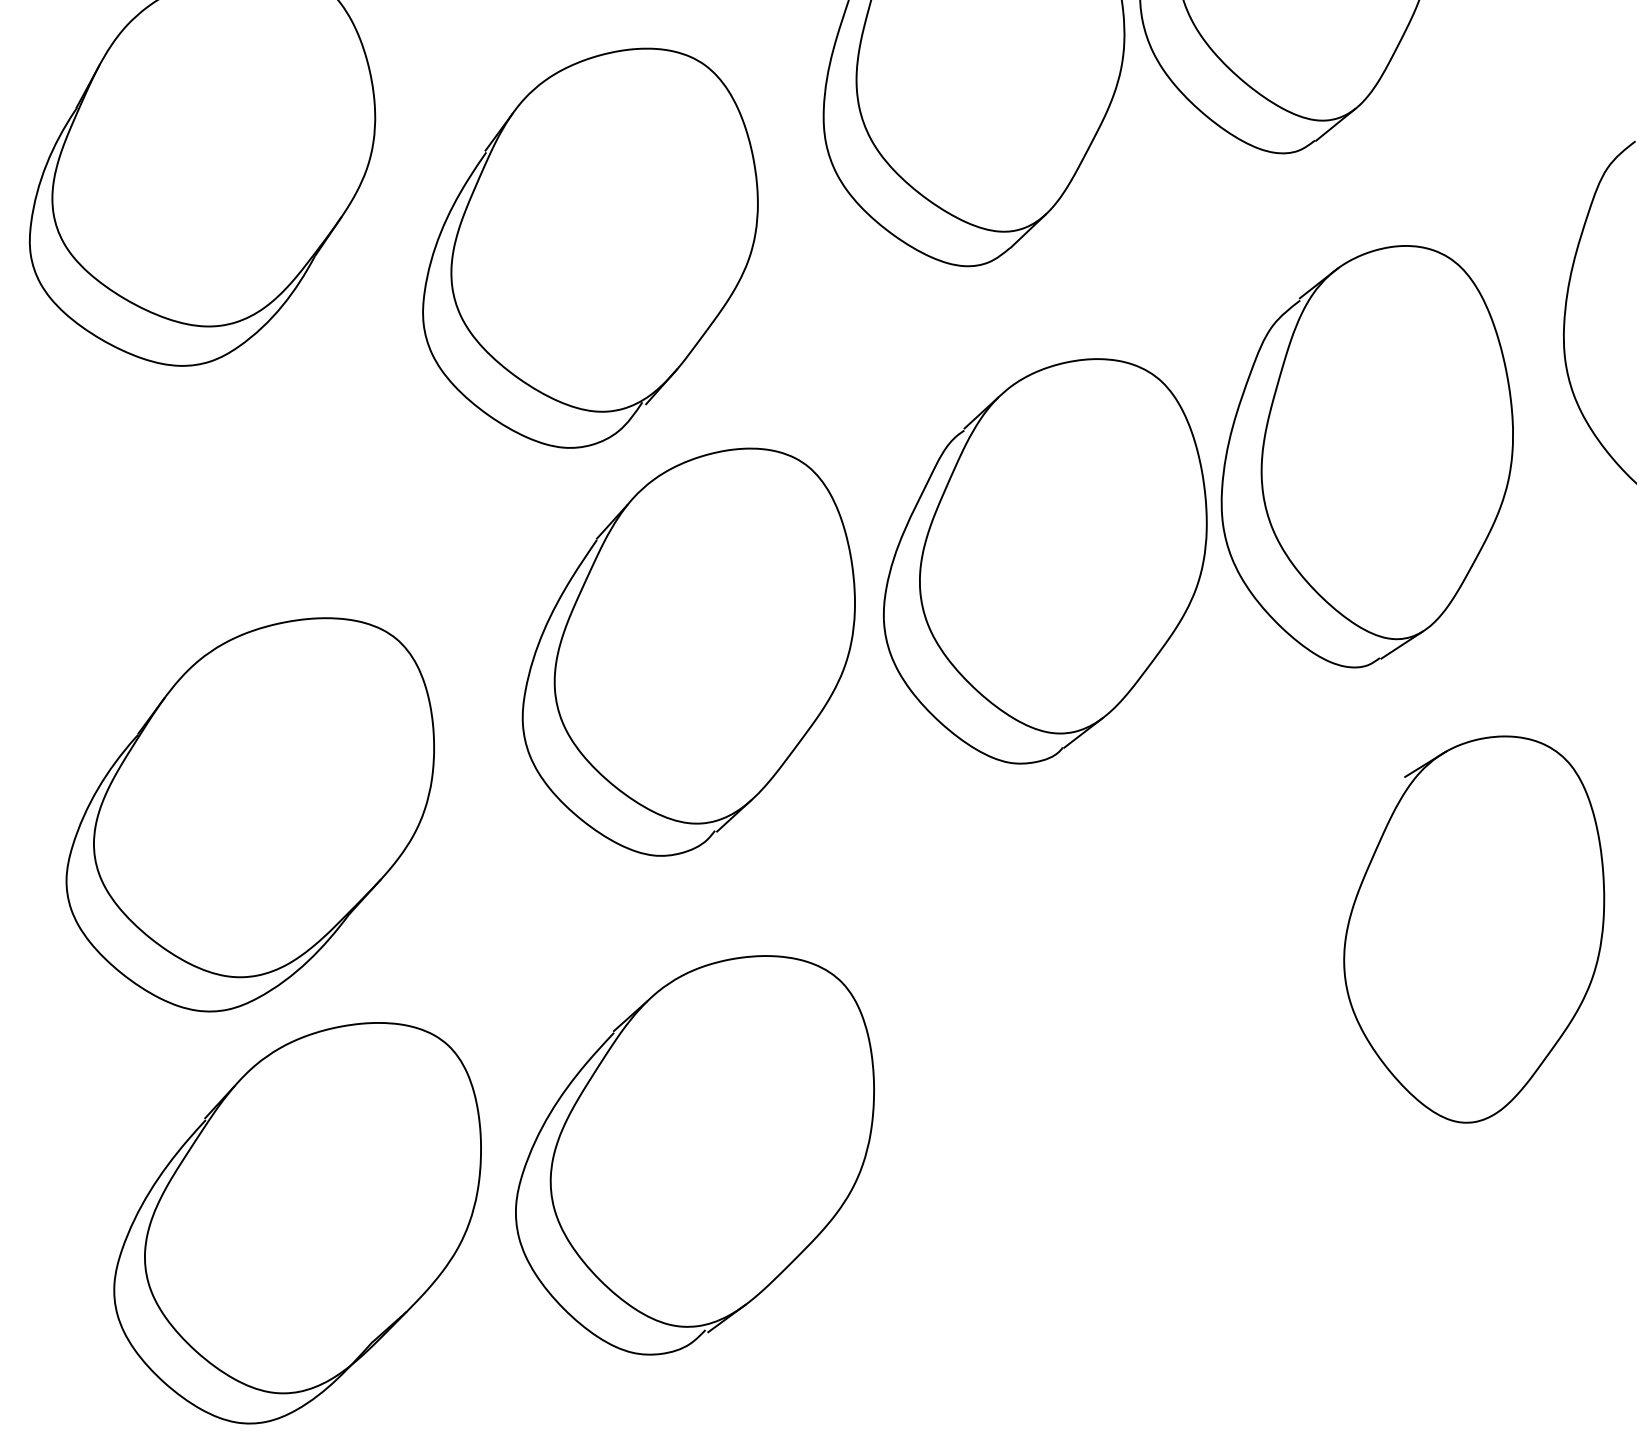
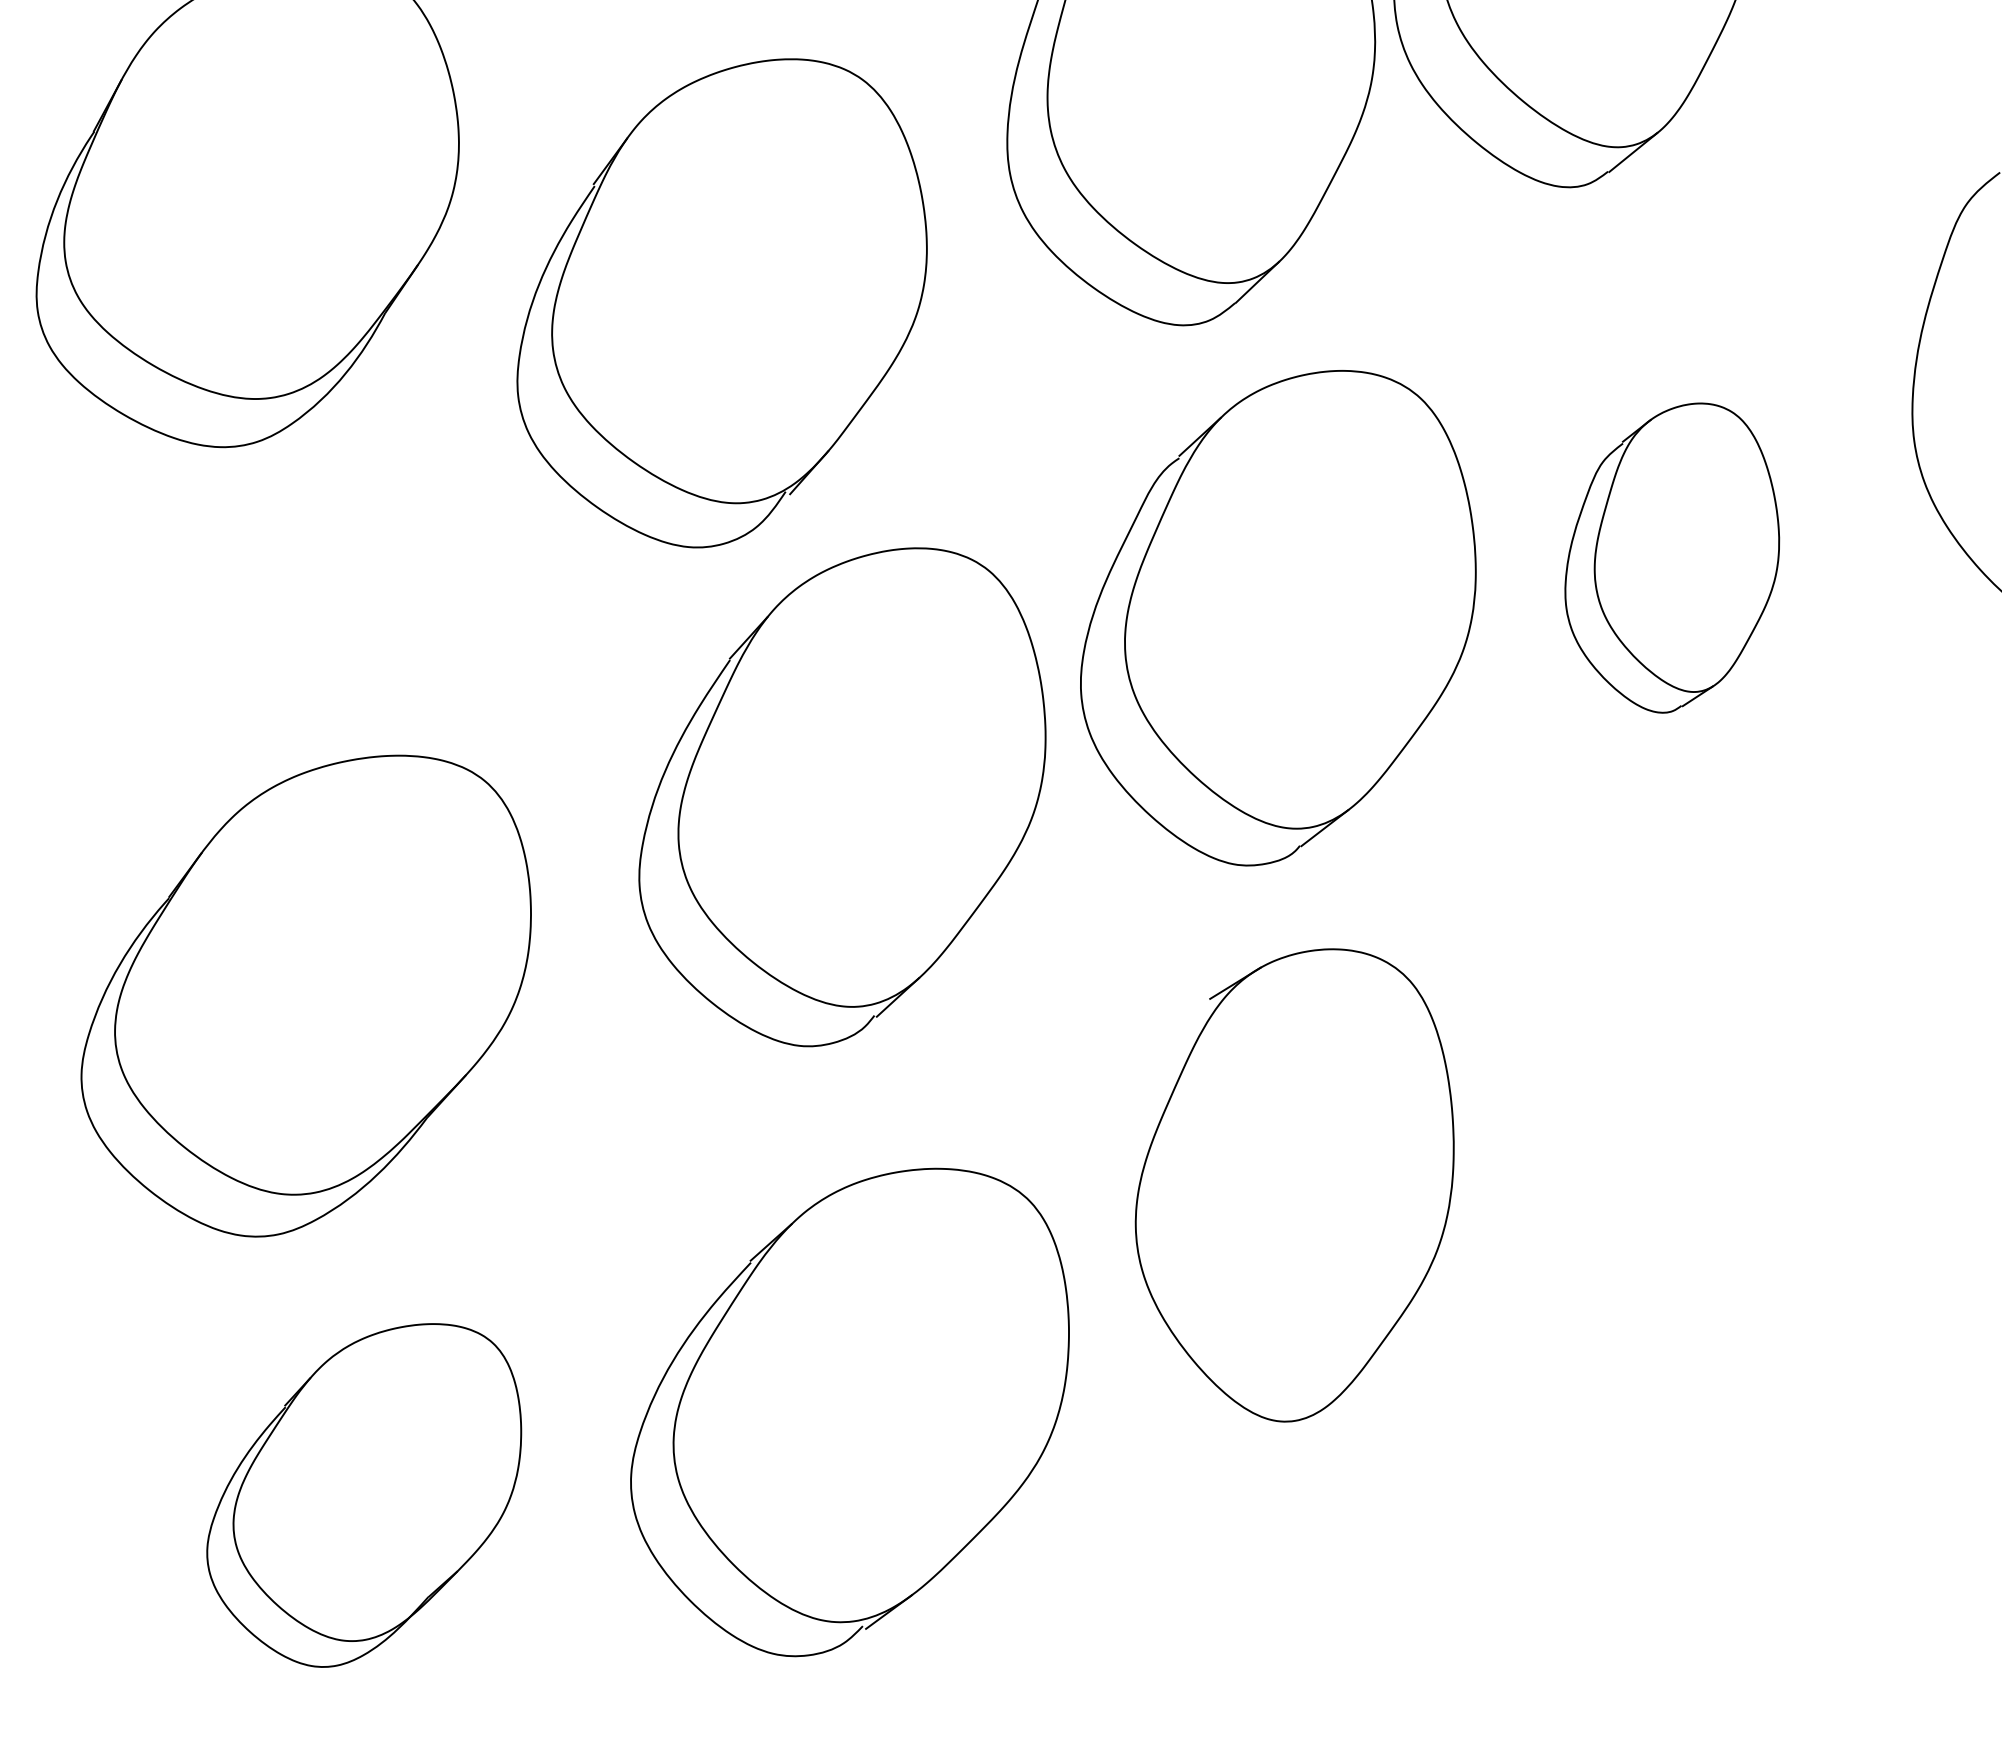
part: (1367, 456) -> (1672, 557), size x0.6
part: (1045, 561) -> (1278, 618), moved
part: (1473, 929) -> (1294, 1185), moved
part: (297, 1223) -> (364, 1495), size x0.7

